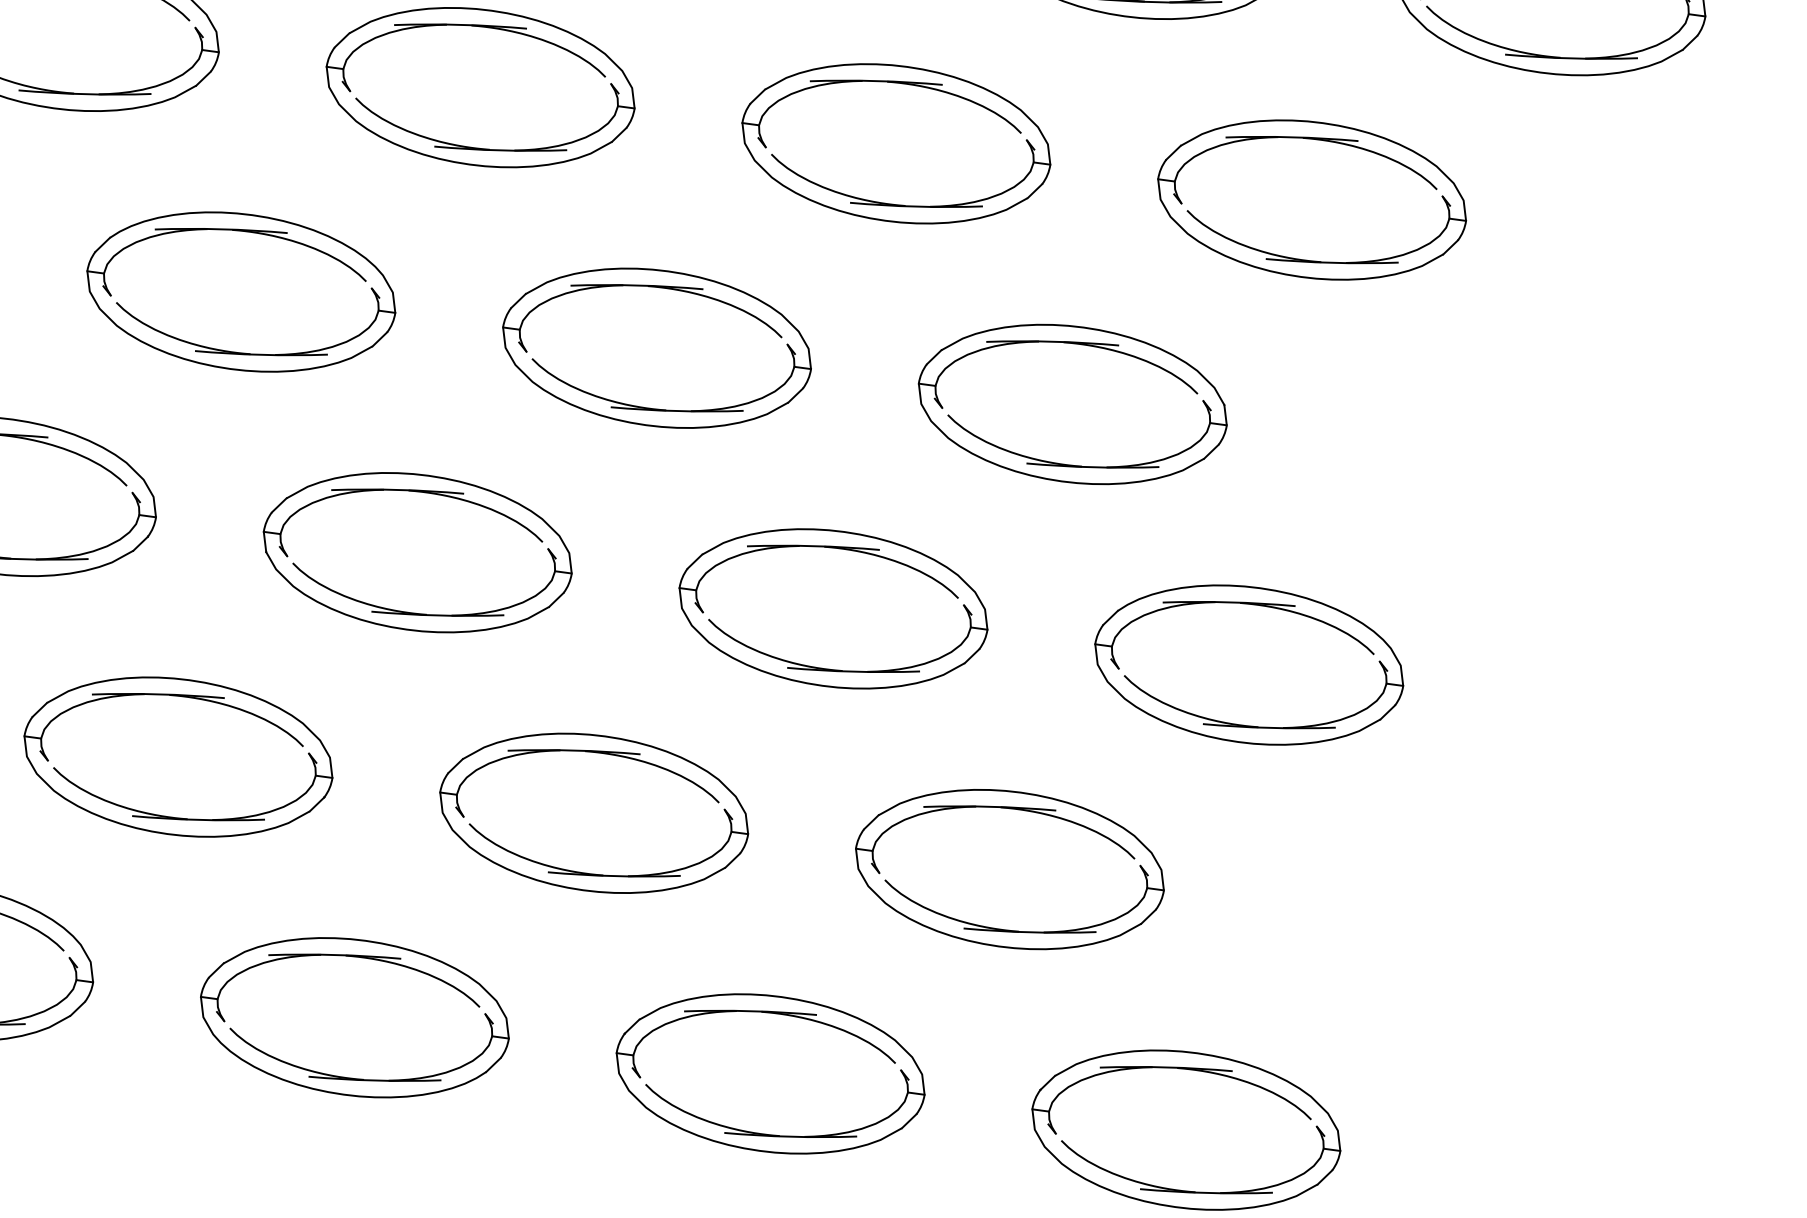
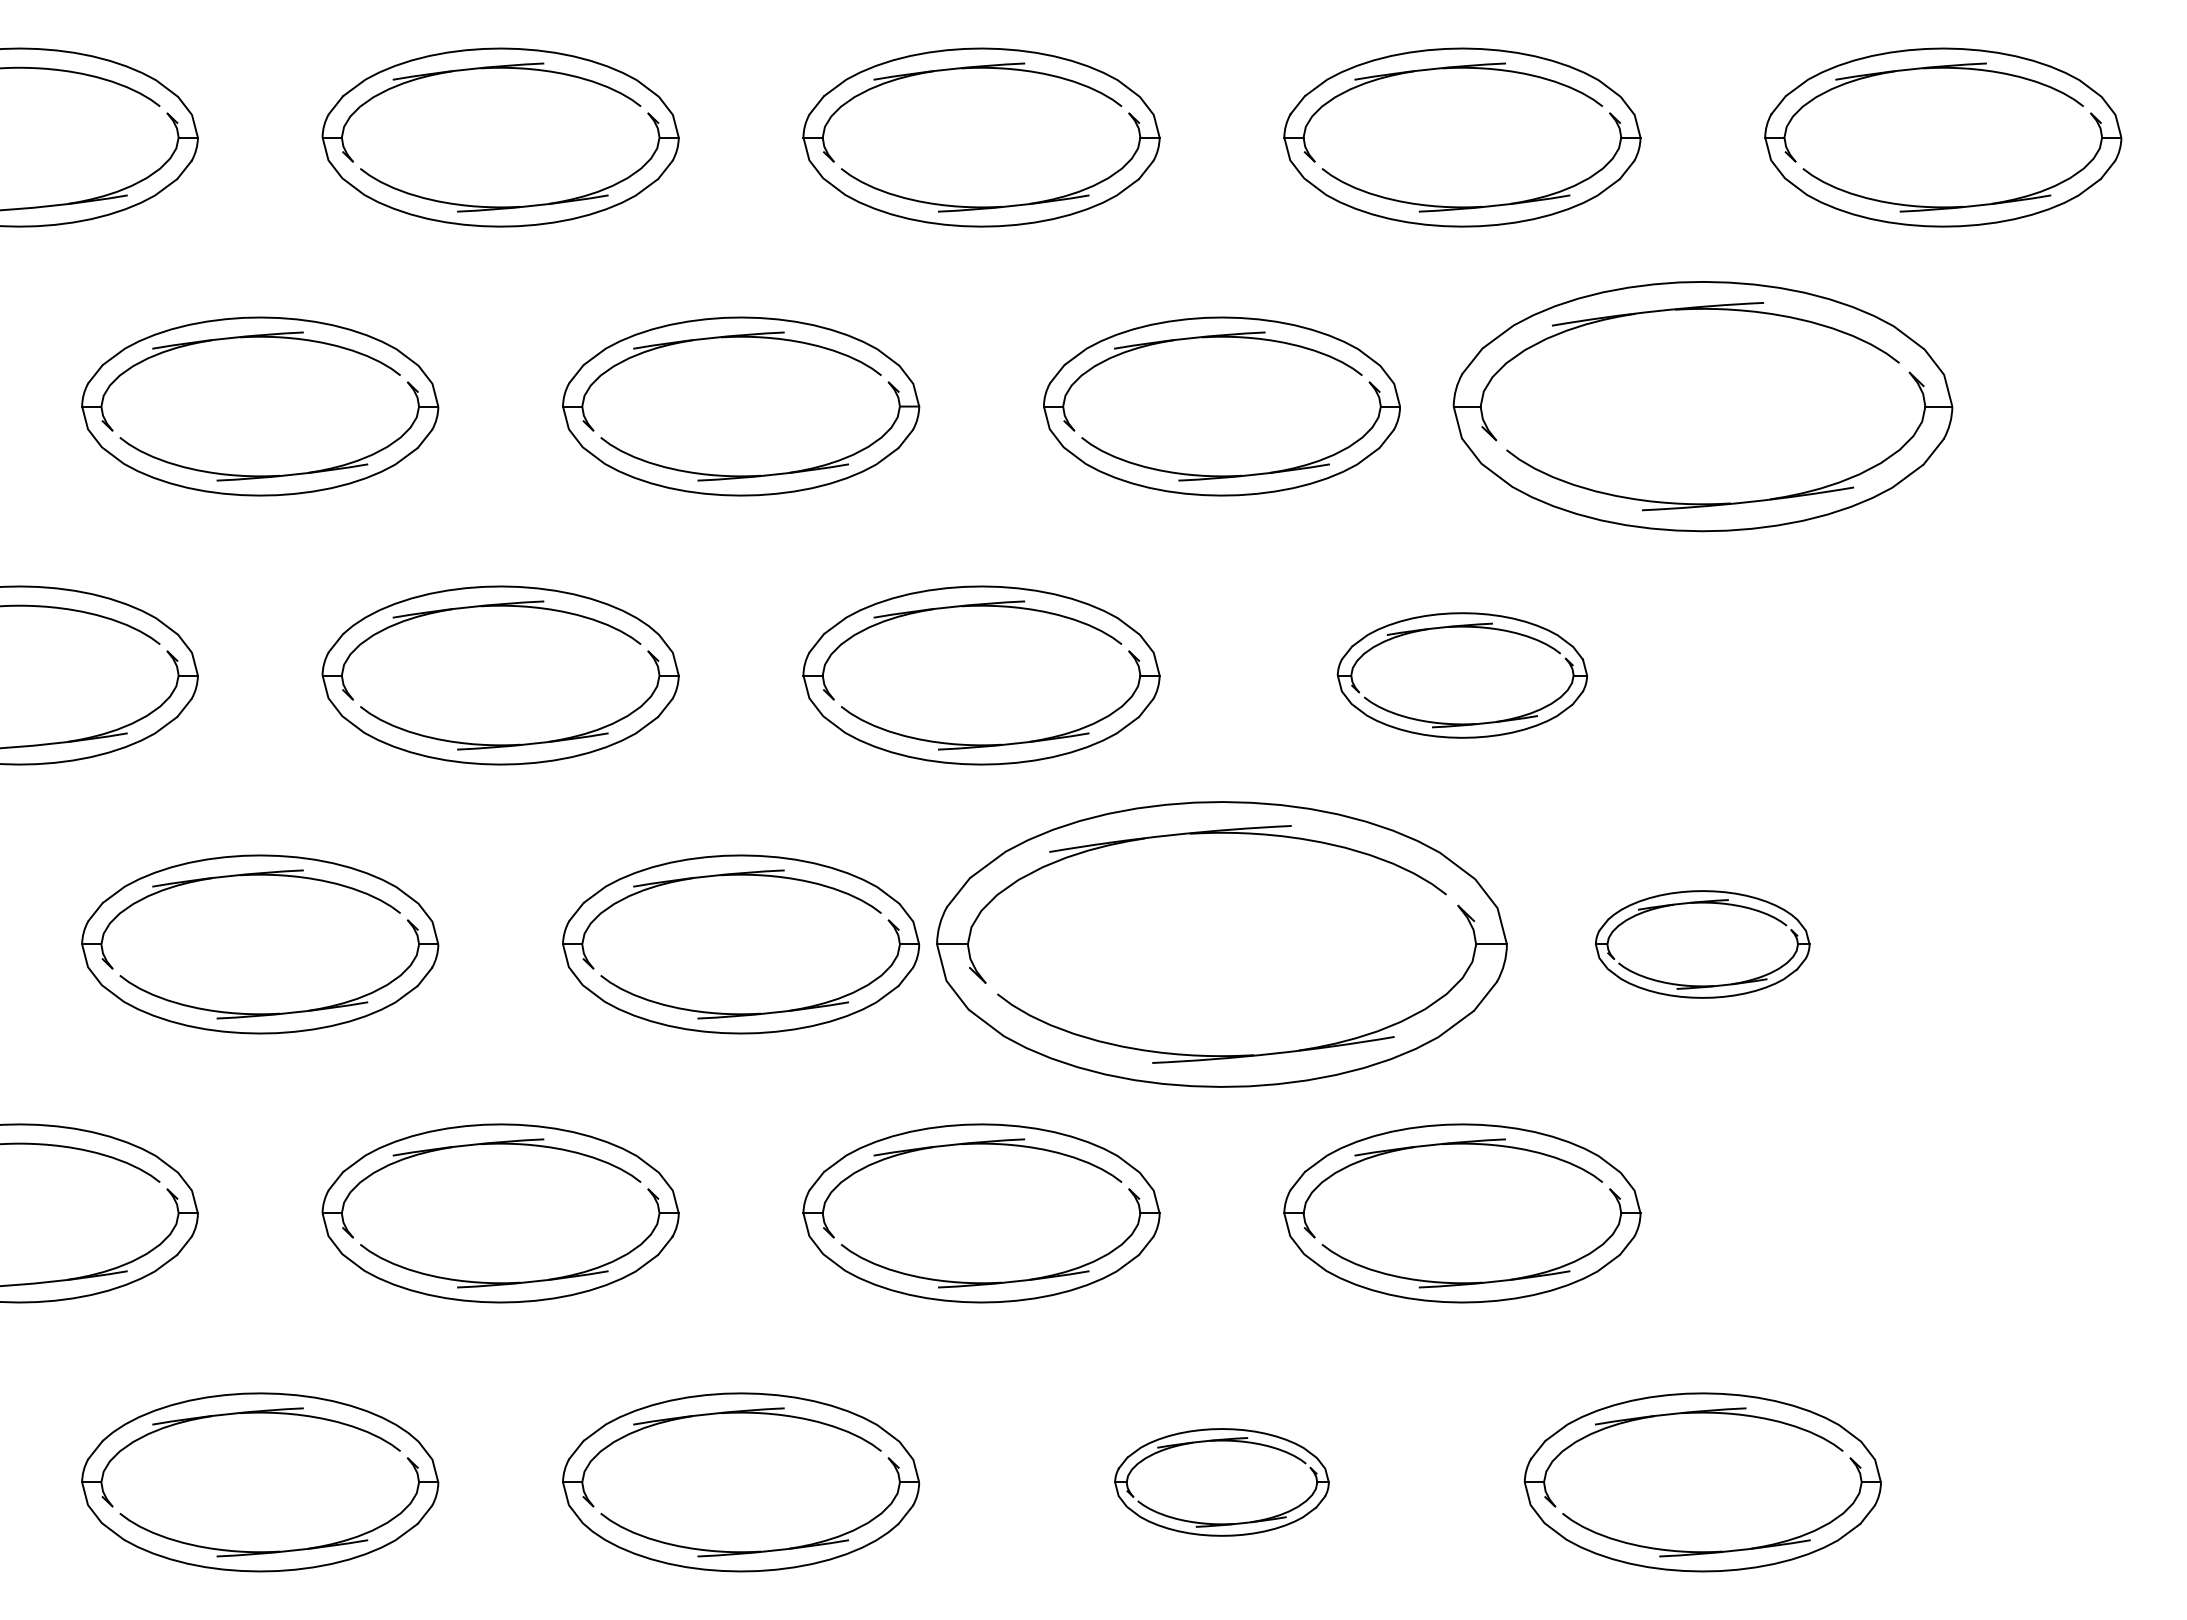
part: (1311, 199) -> (1702, 406), size x1.4
part: (1072, 404) -> (1462, 675), size x0.7
part: (833, 608) -> (1221, 944), size x1.6
part: (1248, 665) -> (1702, 944), size x0.6
part: (770, 1073) -> (1221, 1482), size x0.6

